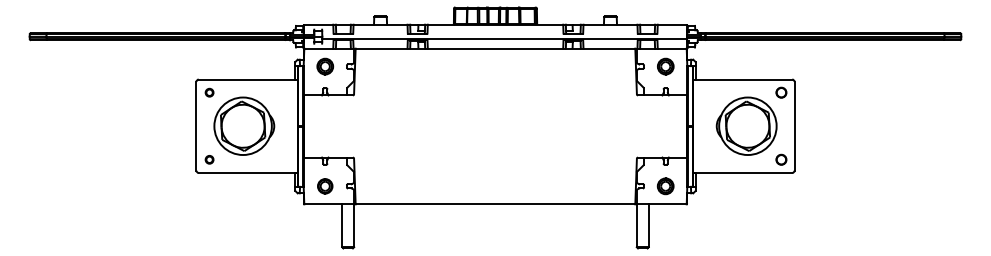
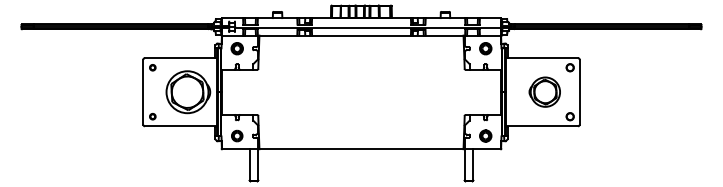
part: (244, 125) -> (188, 91), moved
part: (746, 125) -> (544, 91), size x0.7

